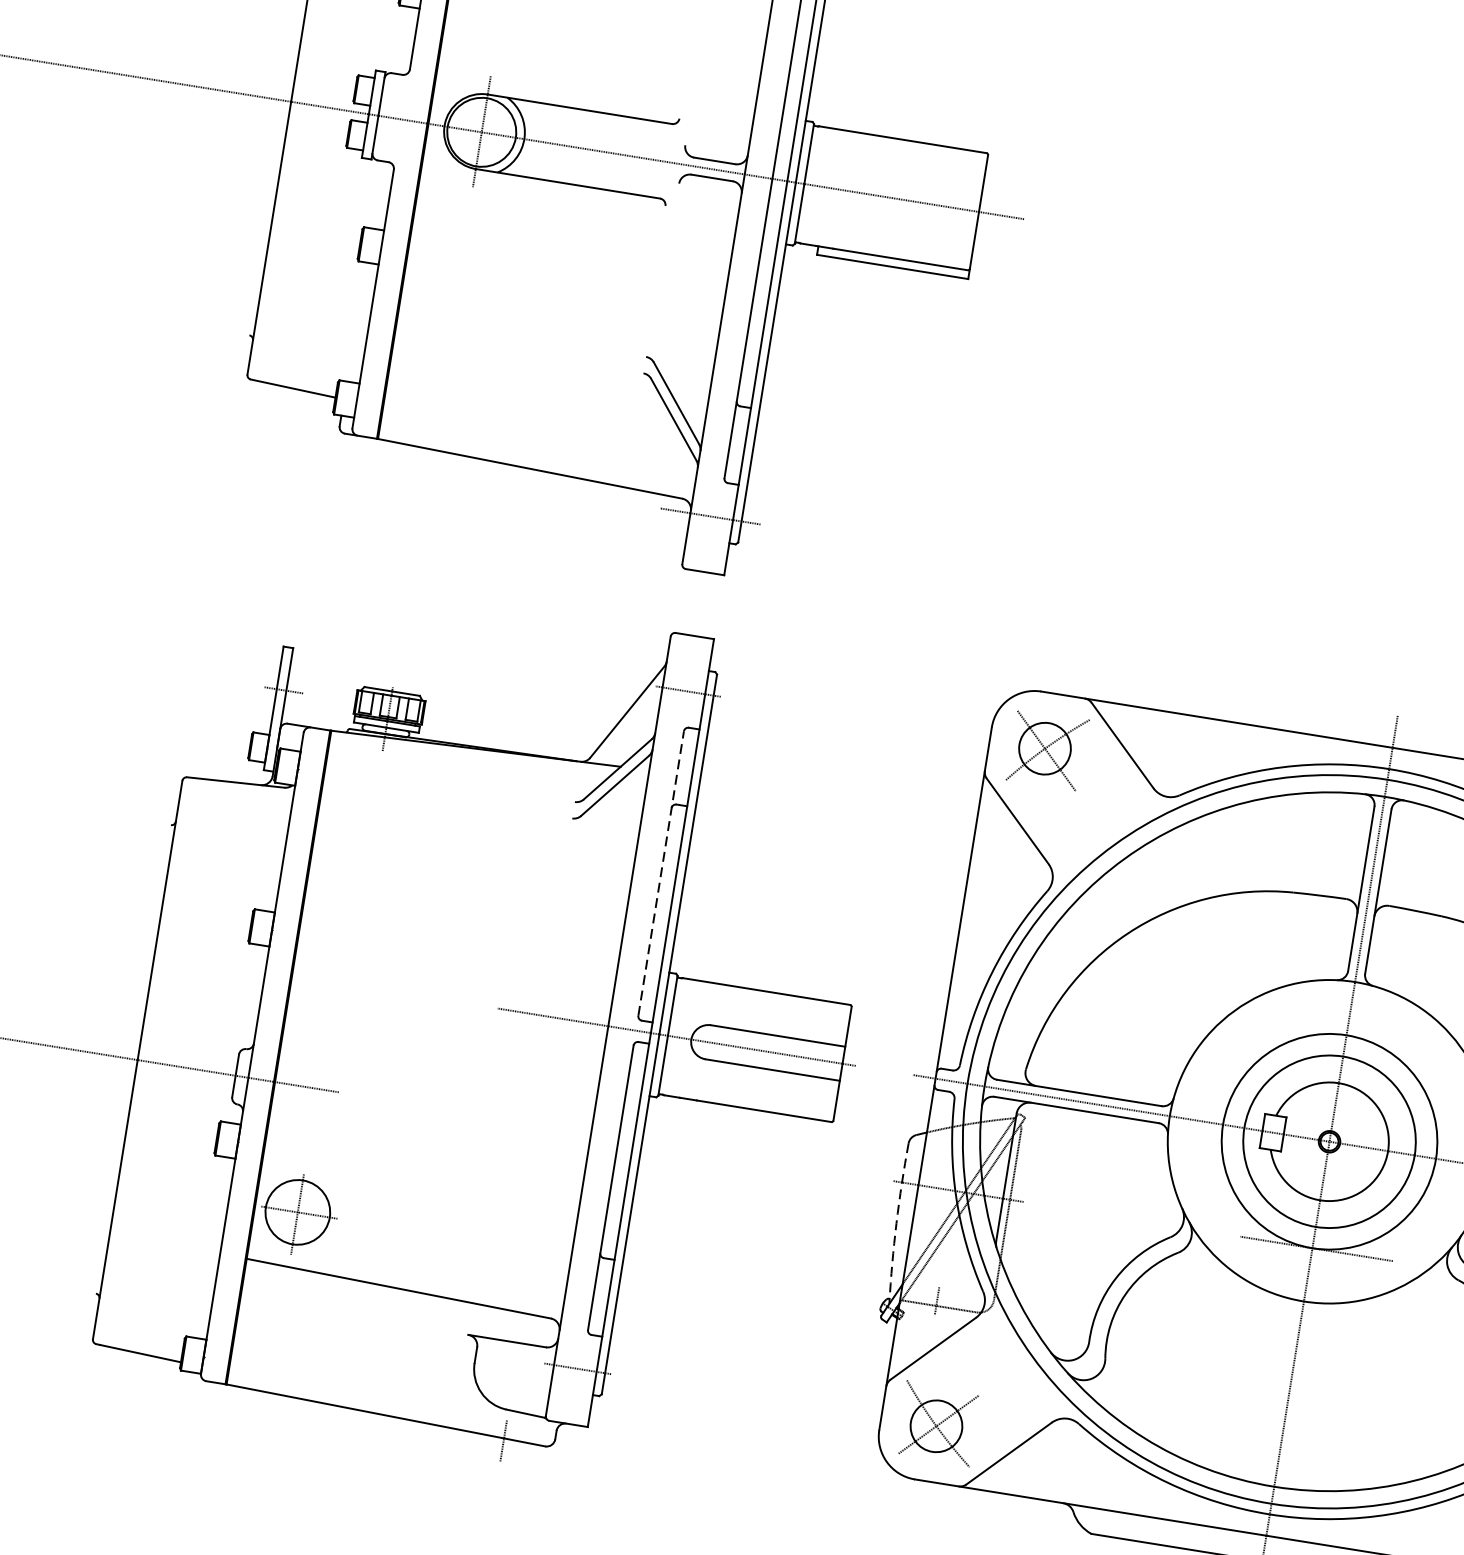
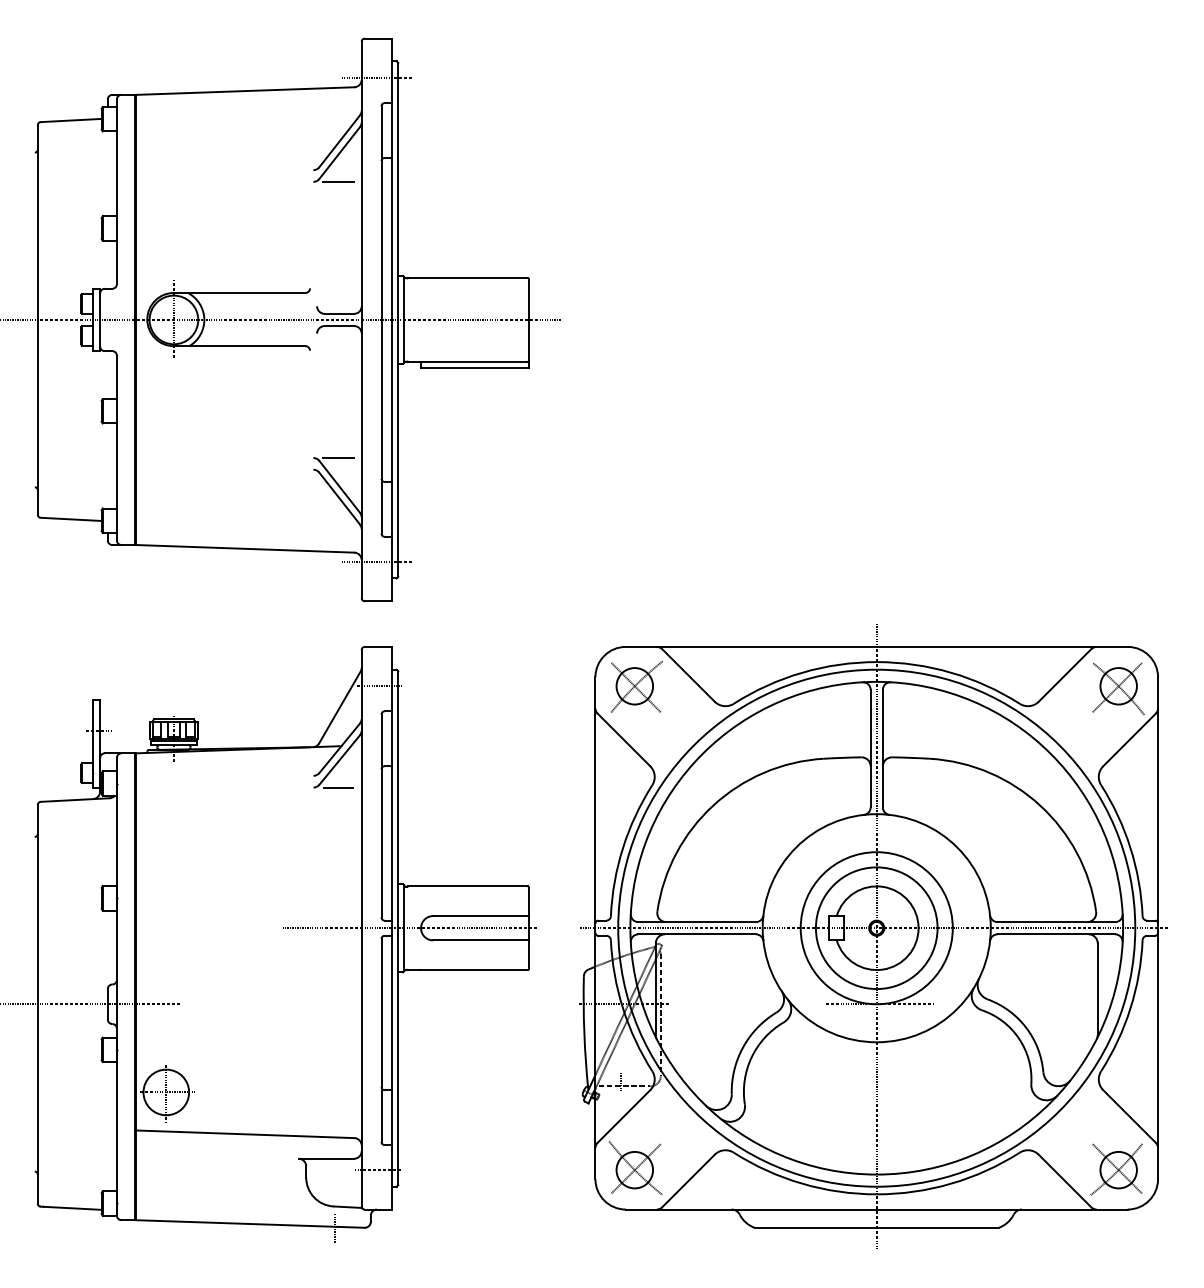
line: (681, 363) -> (338, 458), added
line: (607, 823) -> (338, 787), added
line: (661, 874) -> (381, 816), dashed -> solid
arc: (896, 1223) -> (584, 1033), dashed -> solid

